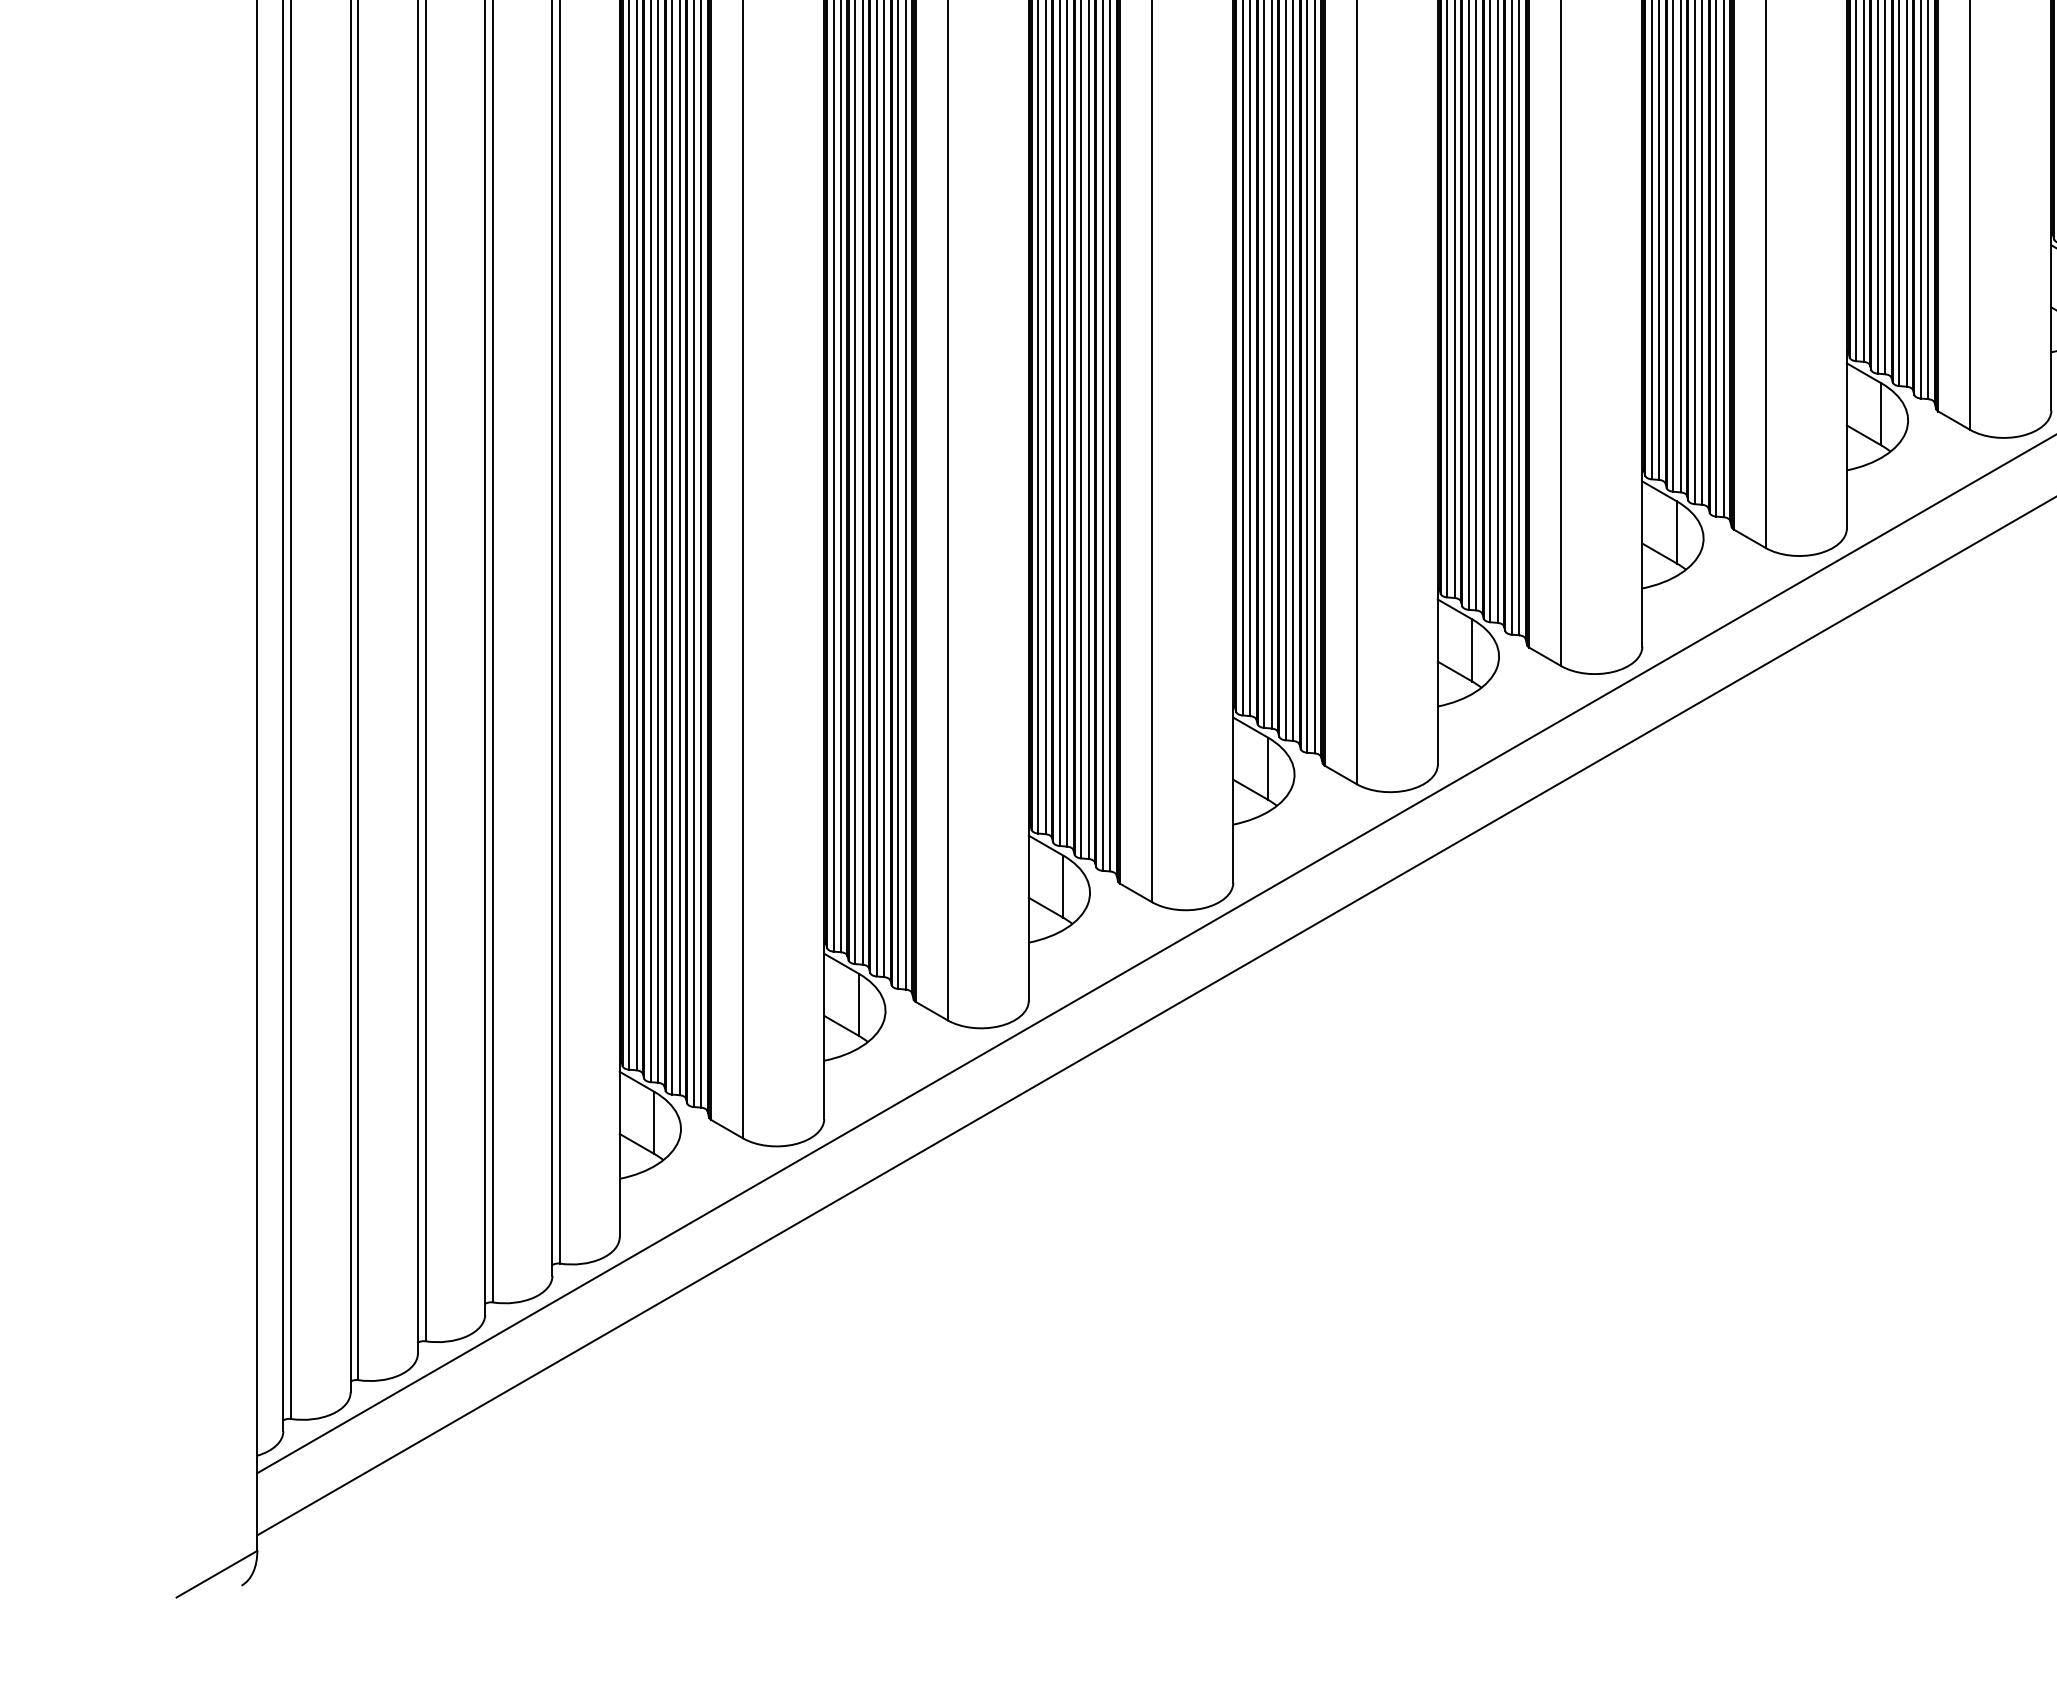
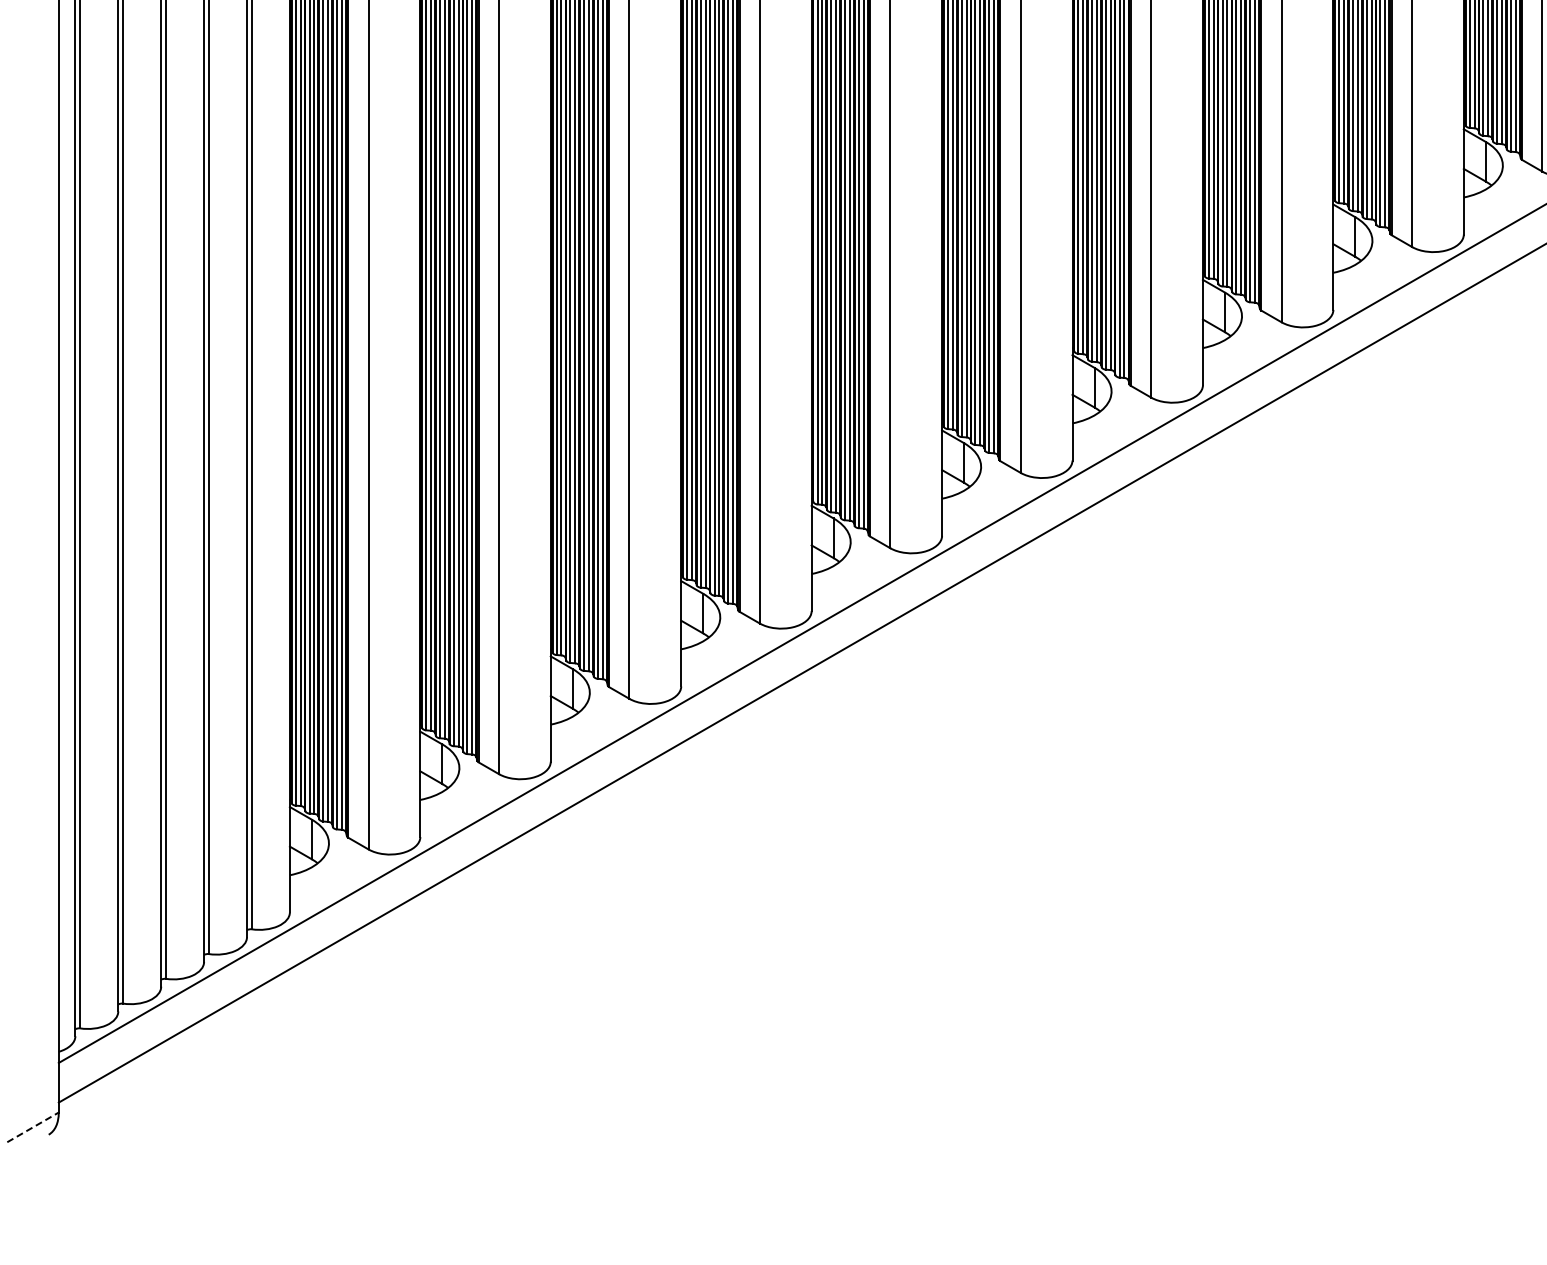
line: (217, 1574) -> (33, 1127), solid -> dashed

